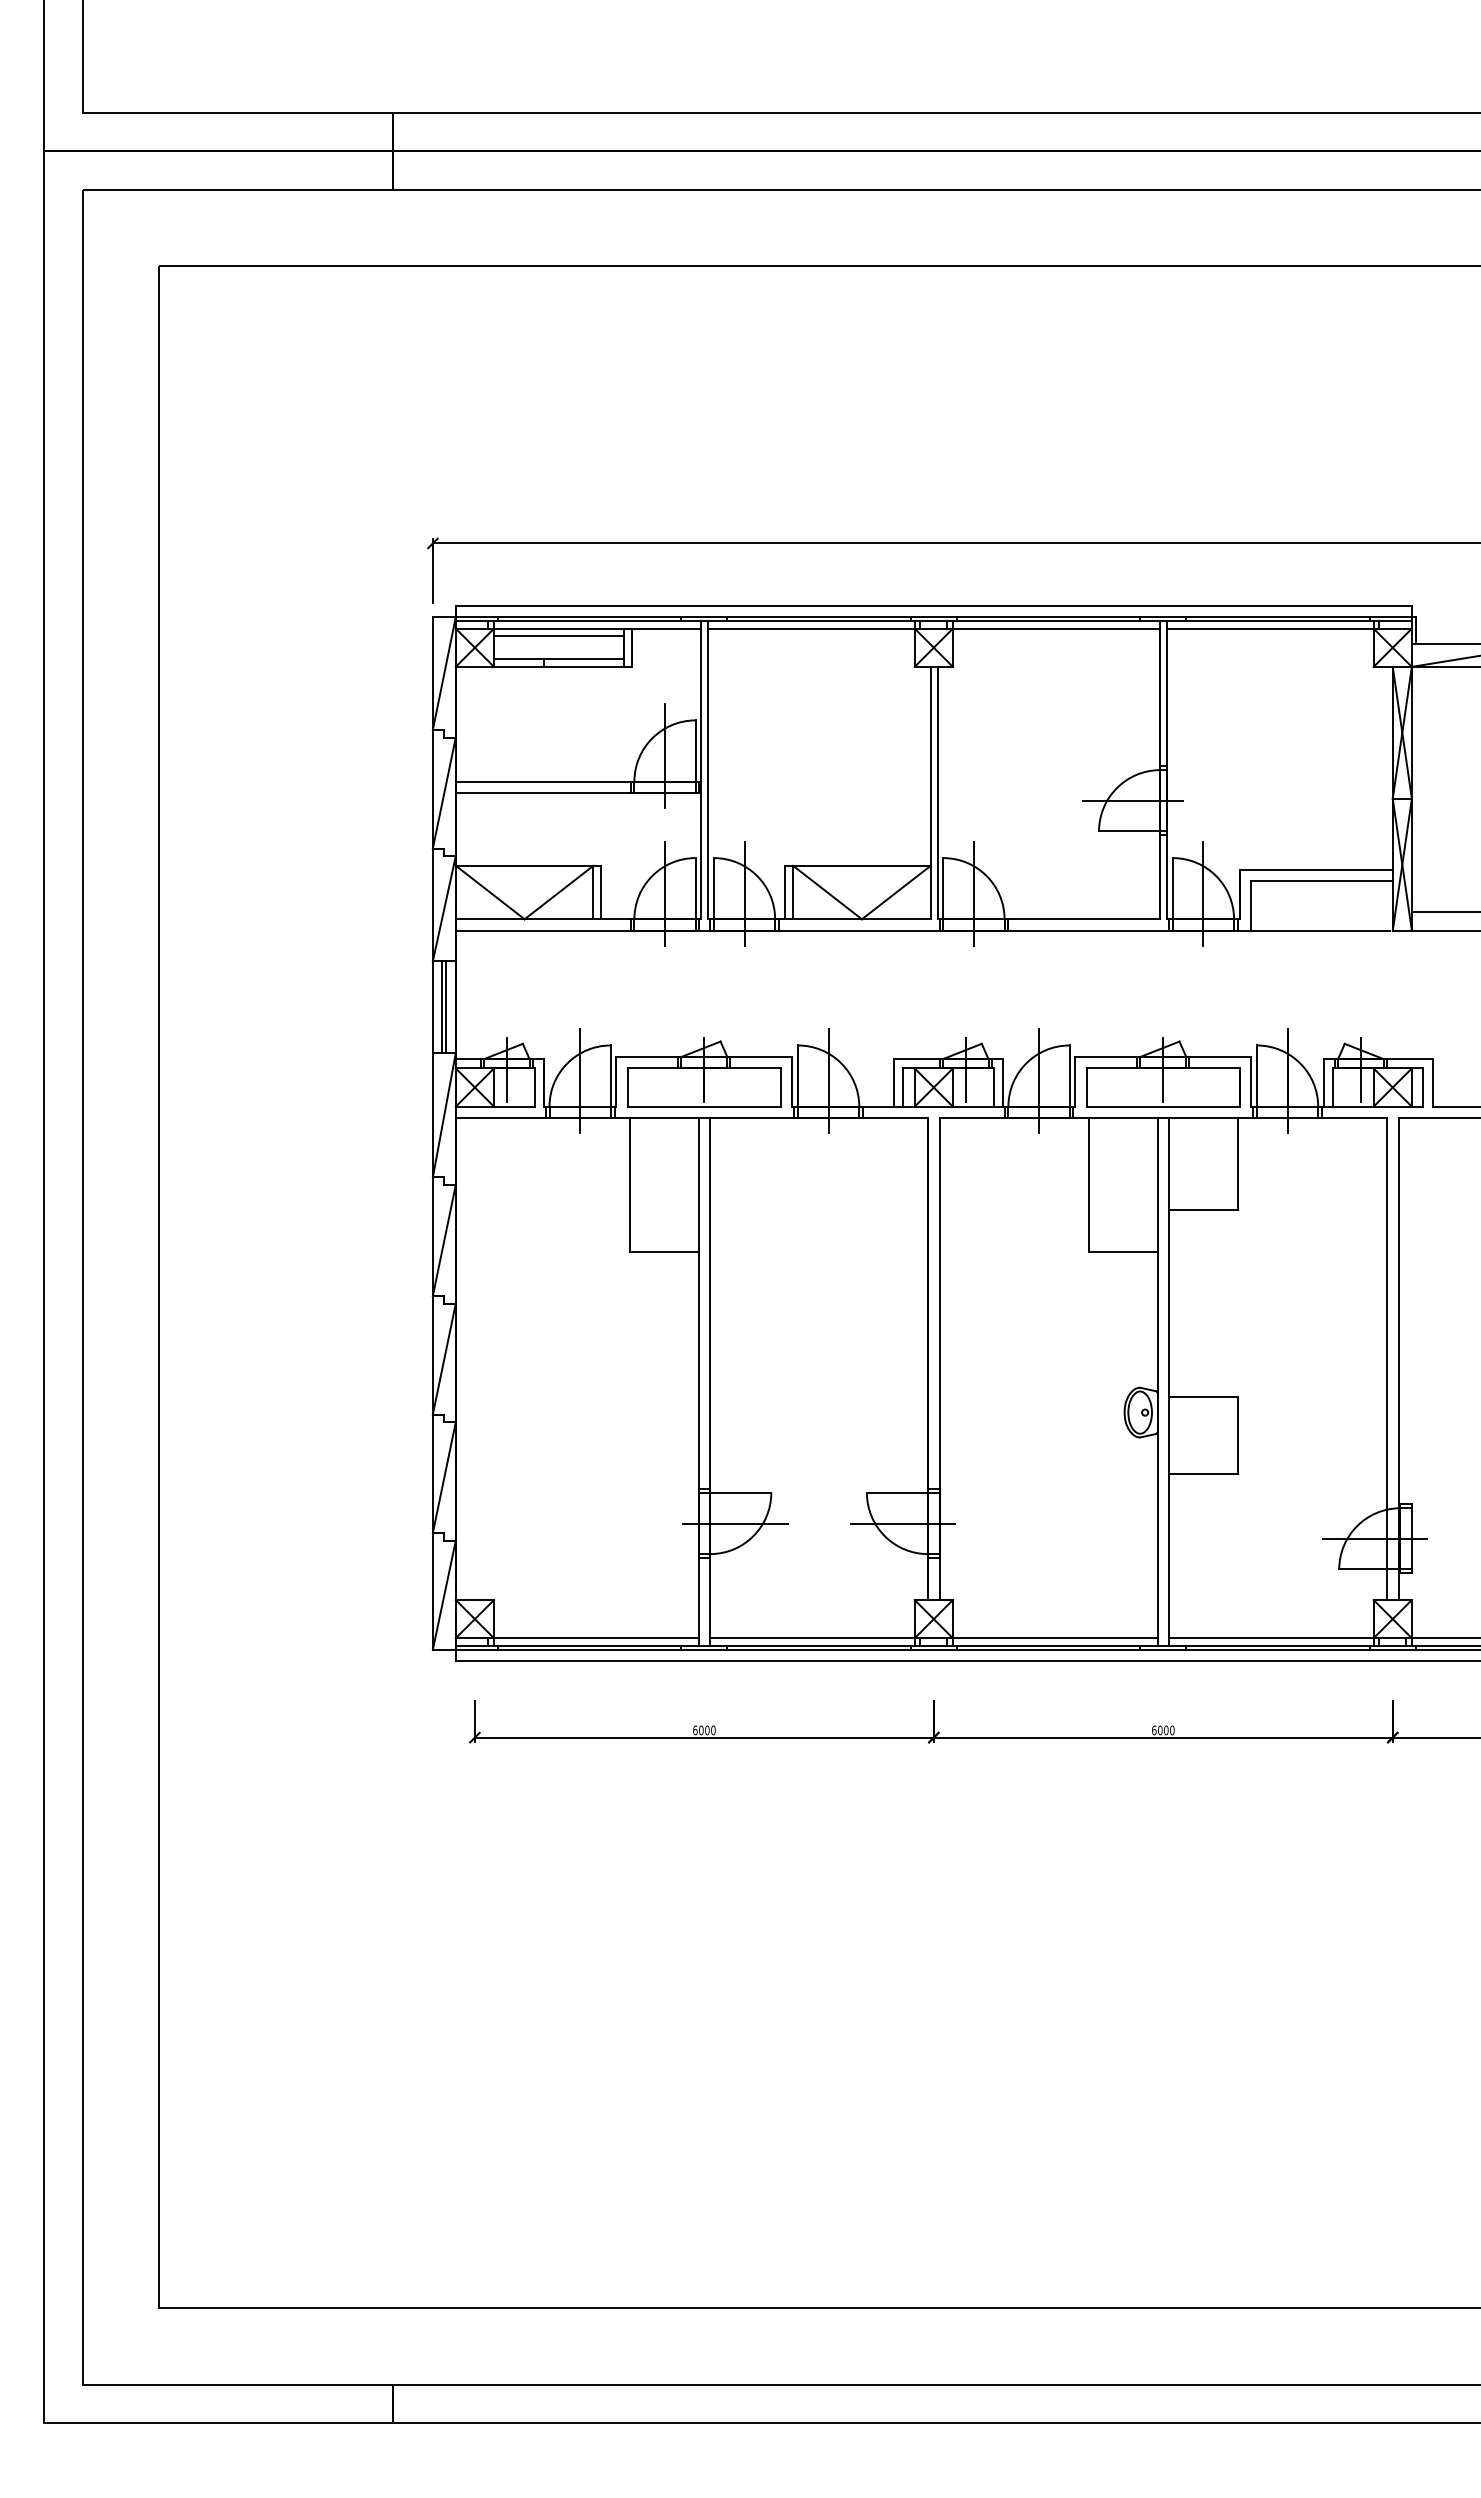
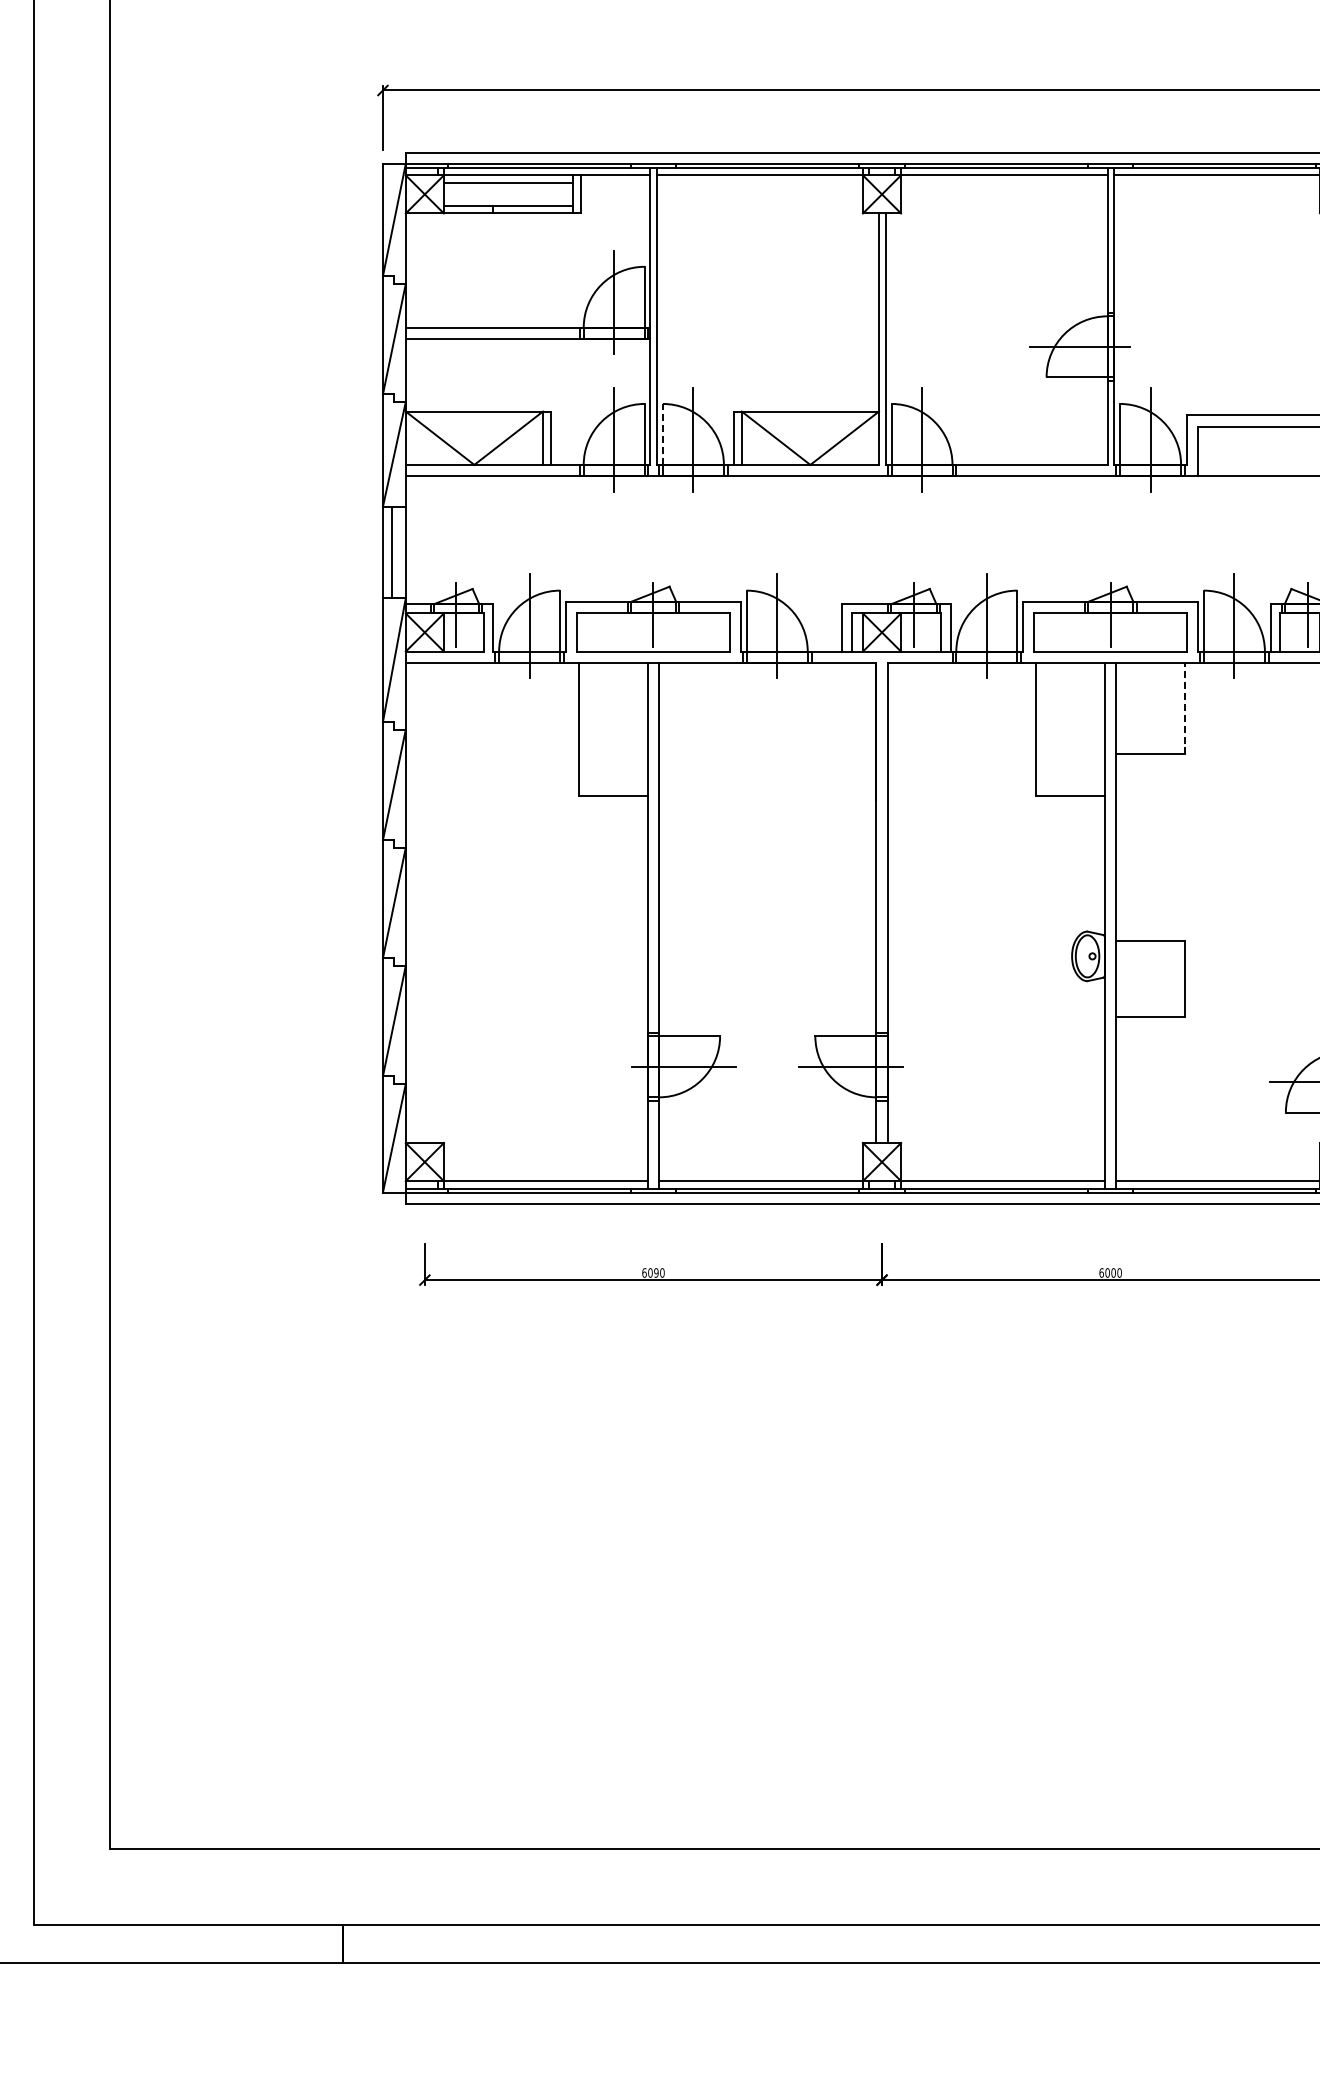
line: (713, 888) -> (662, 434), solid -> dashed
line: (446, 1007) -> (396, 552), removed
line: (1237, 1164) -> (1184, 709), solid -> dashed
text: (707, 1730) -> (656, 1273), 6000 -> 6090

